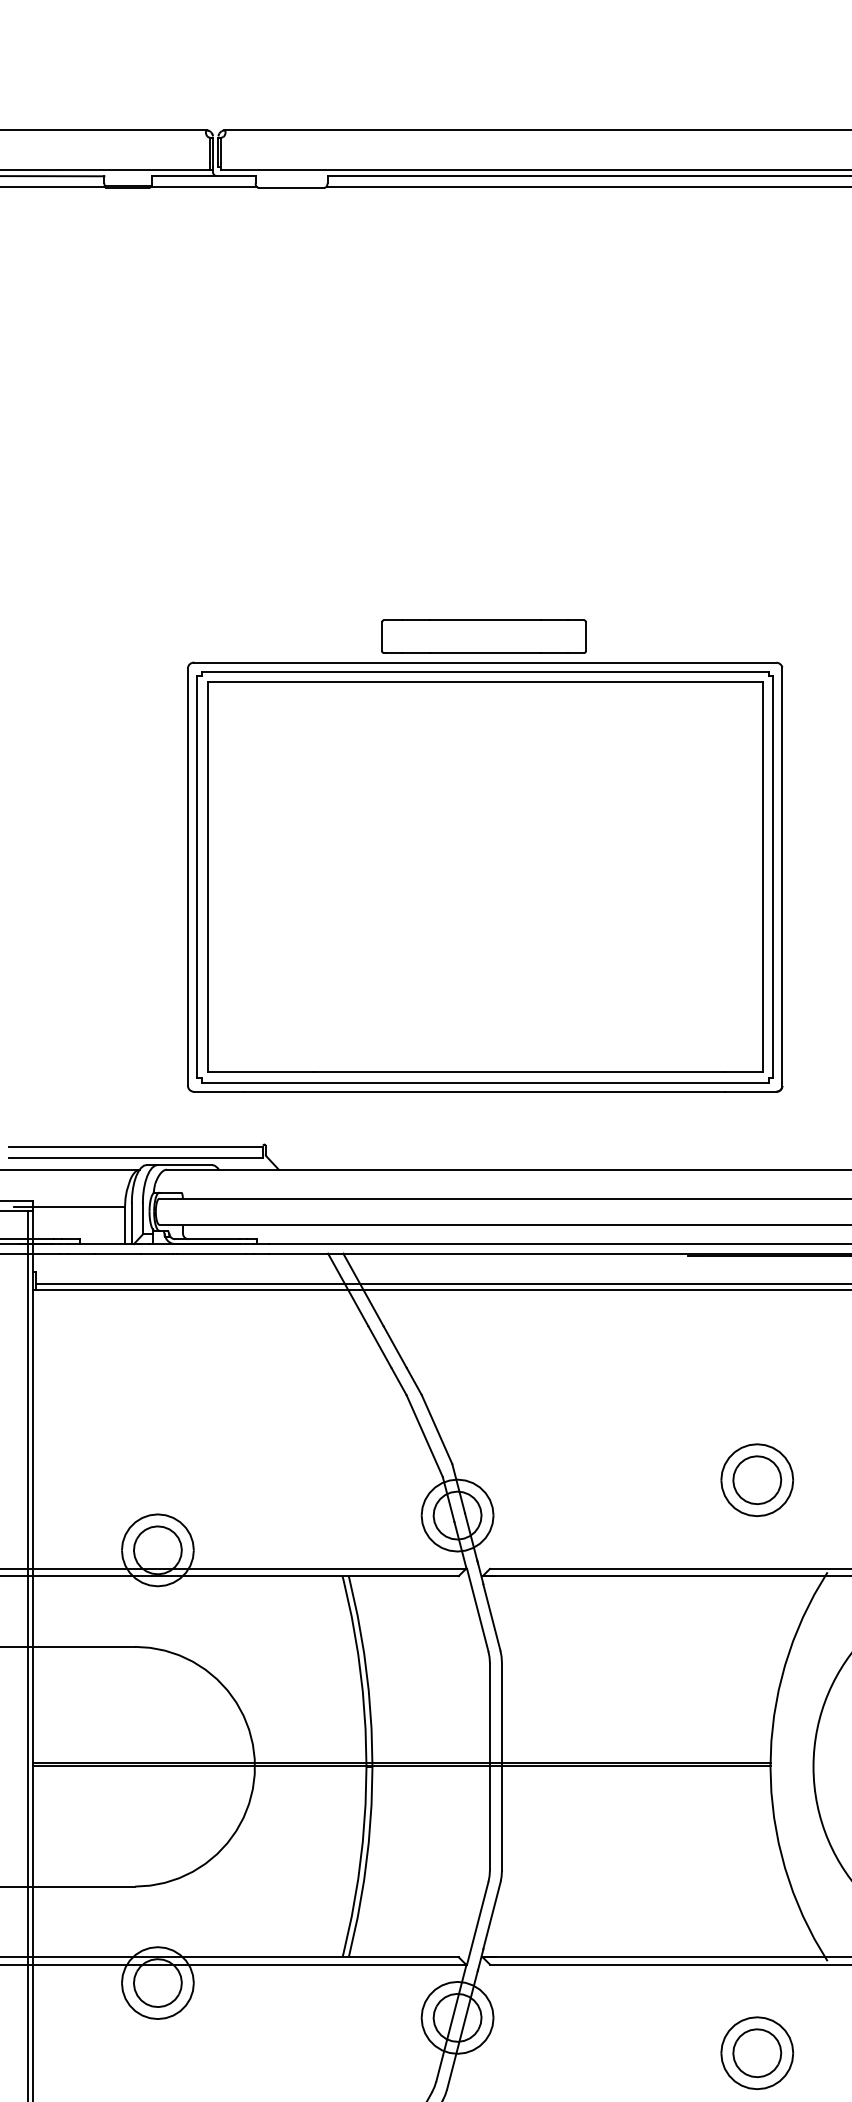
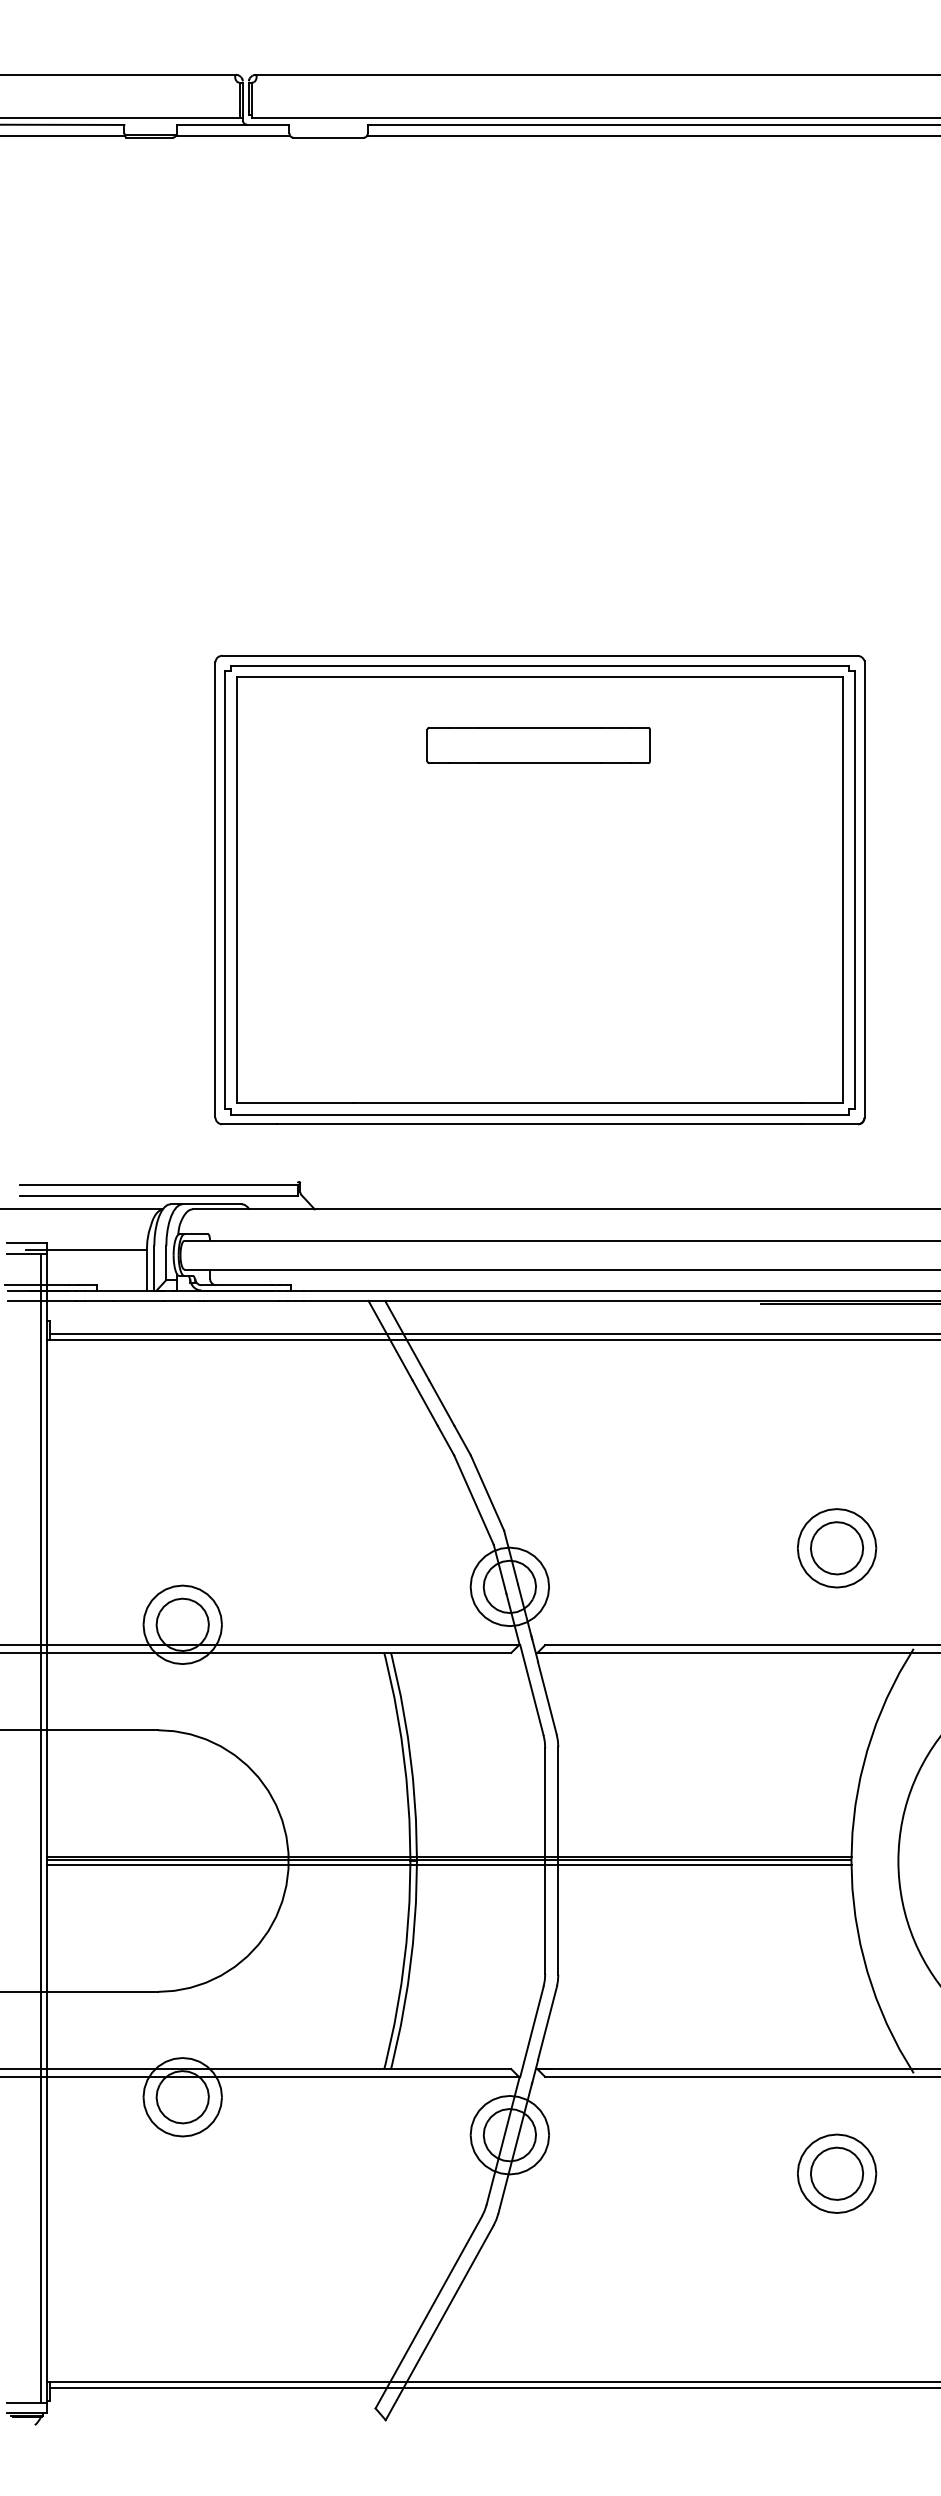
part: (483, 636) -> (538, 745), moved
line: (401, 1769) -> (448, 1864), added

